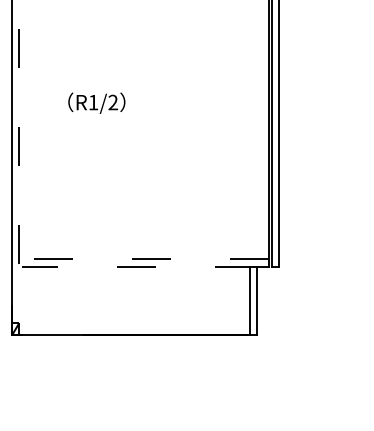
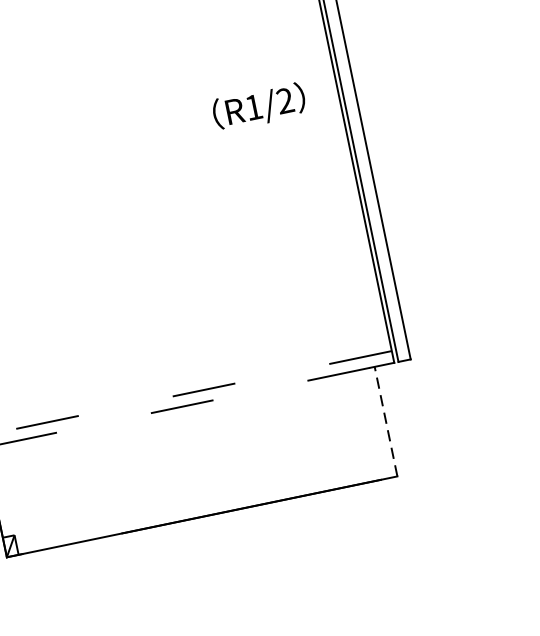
text: (96, 102) -> (258, 106), moved
line: (249, 300) -> (374, 423), removed
line: (256, 300) -> (385, 420), solid -> dashed

